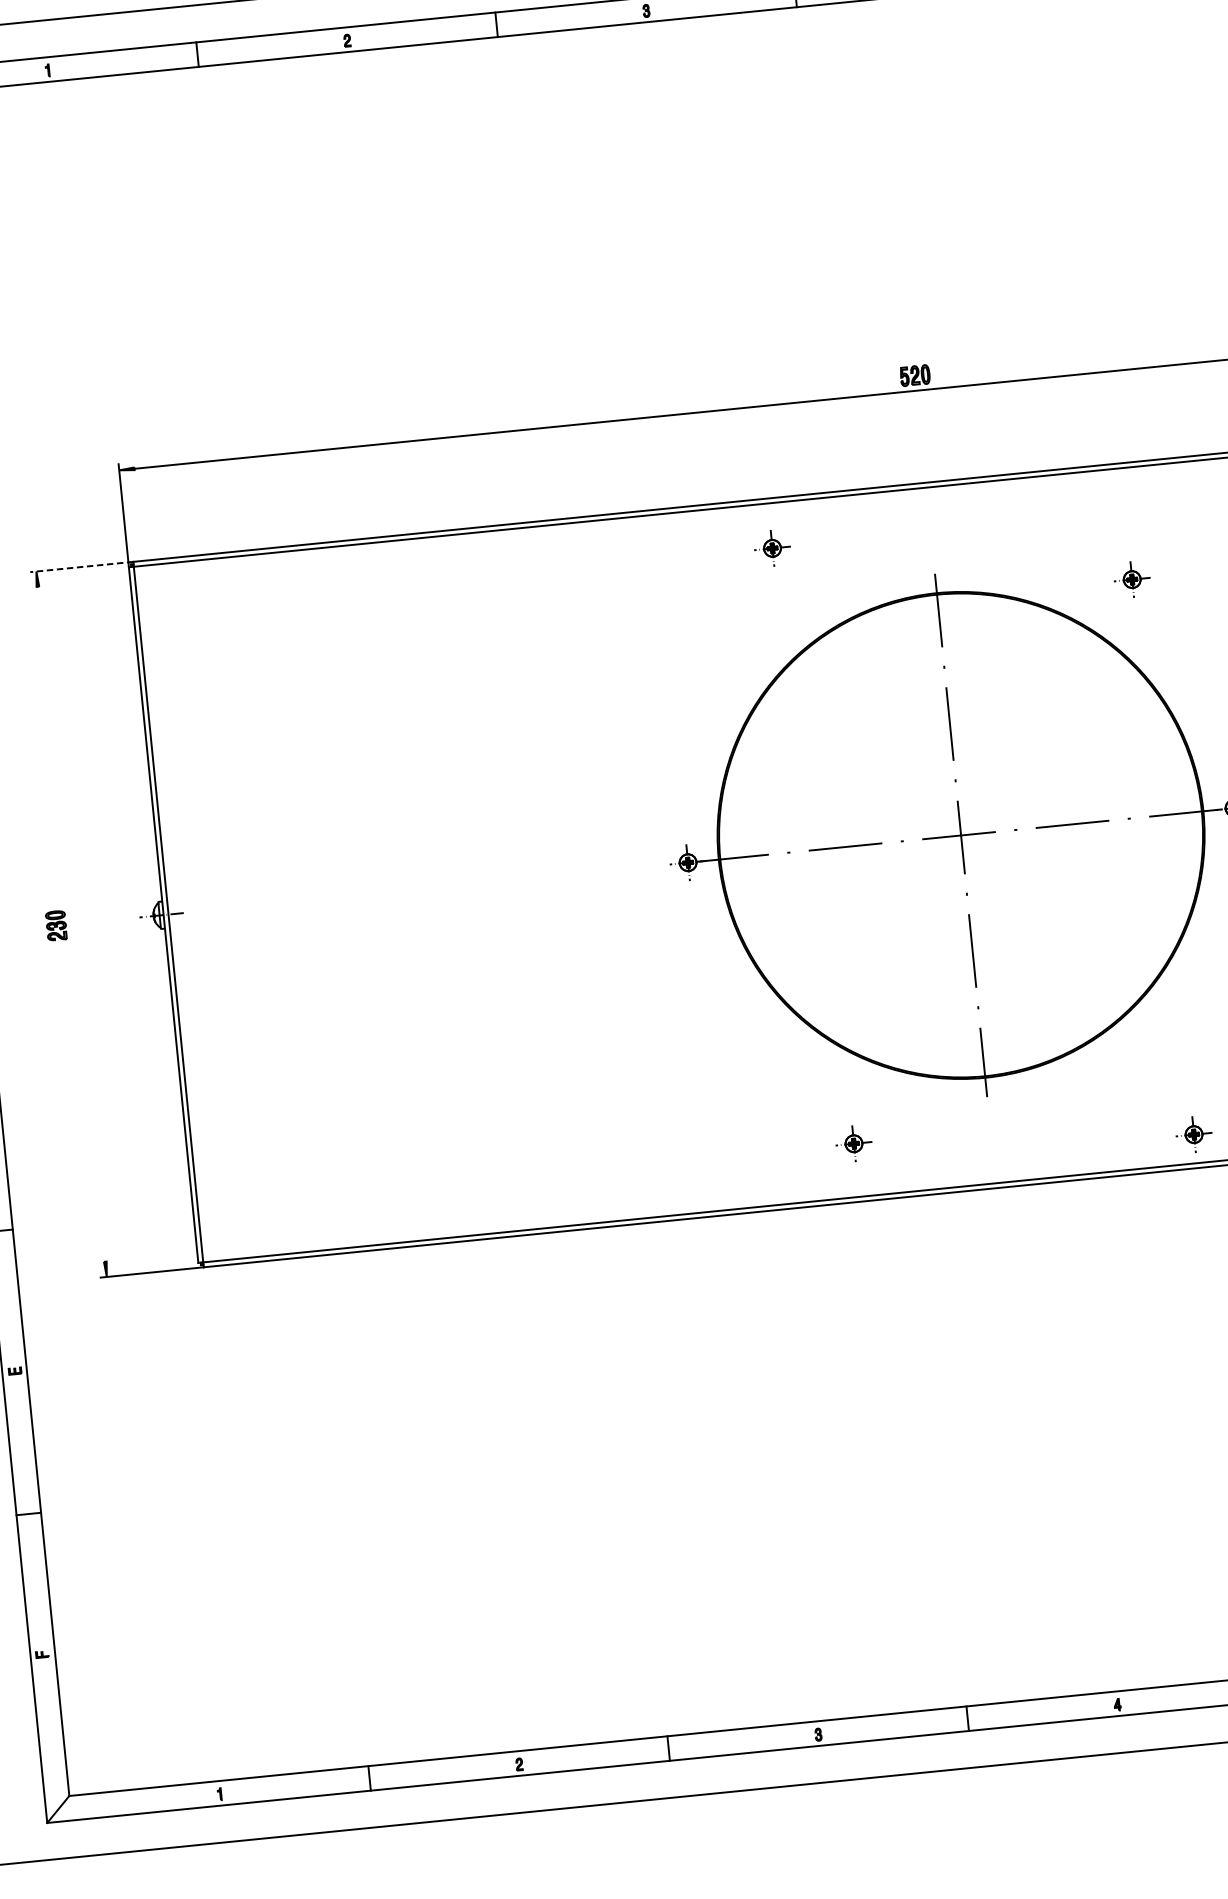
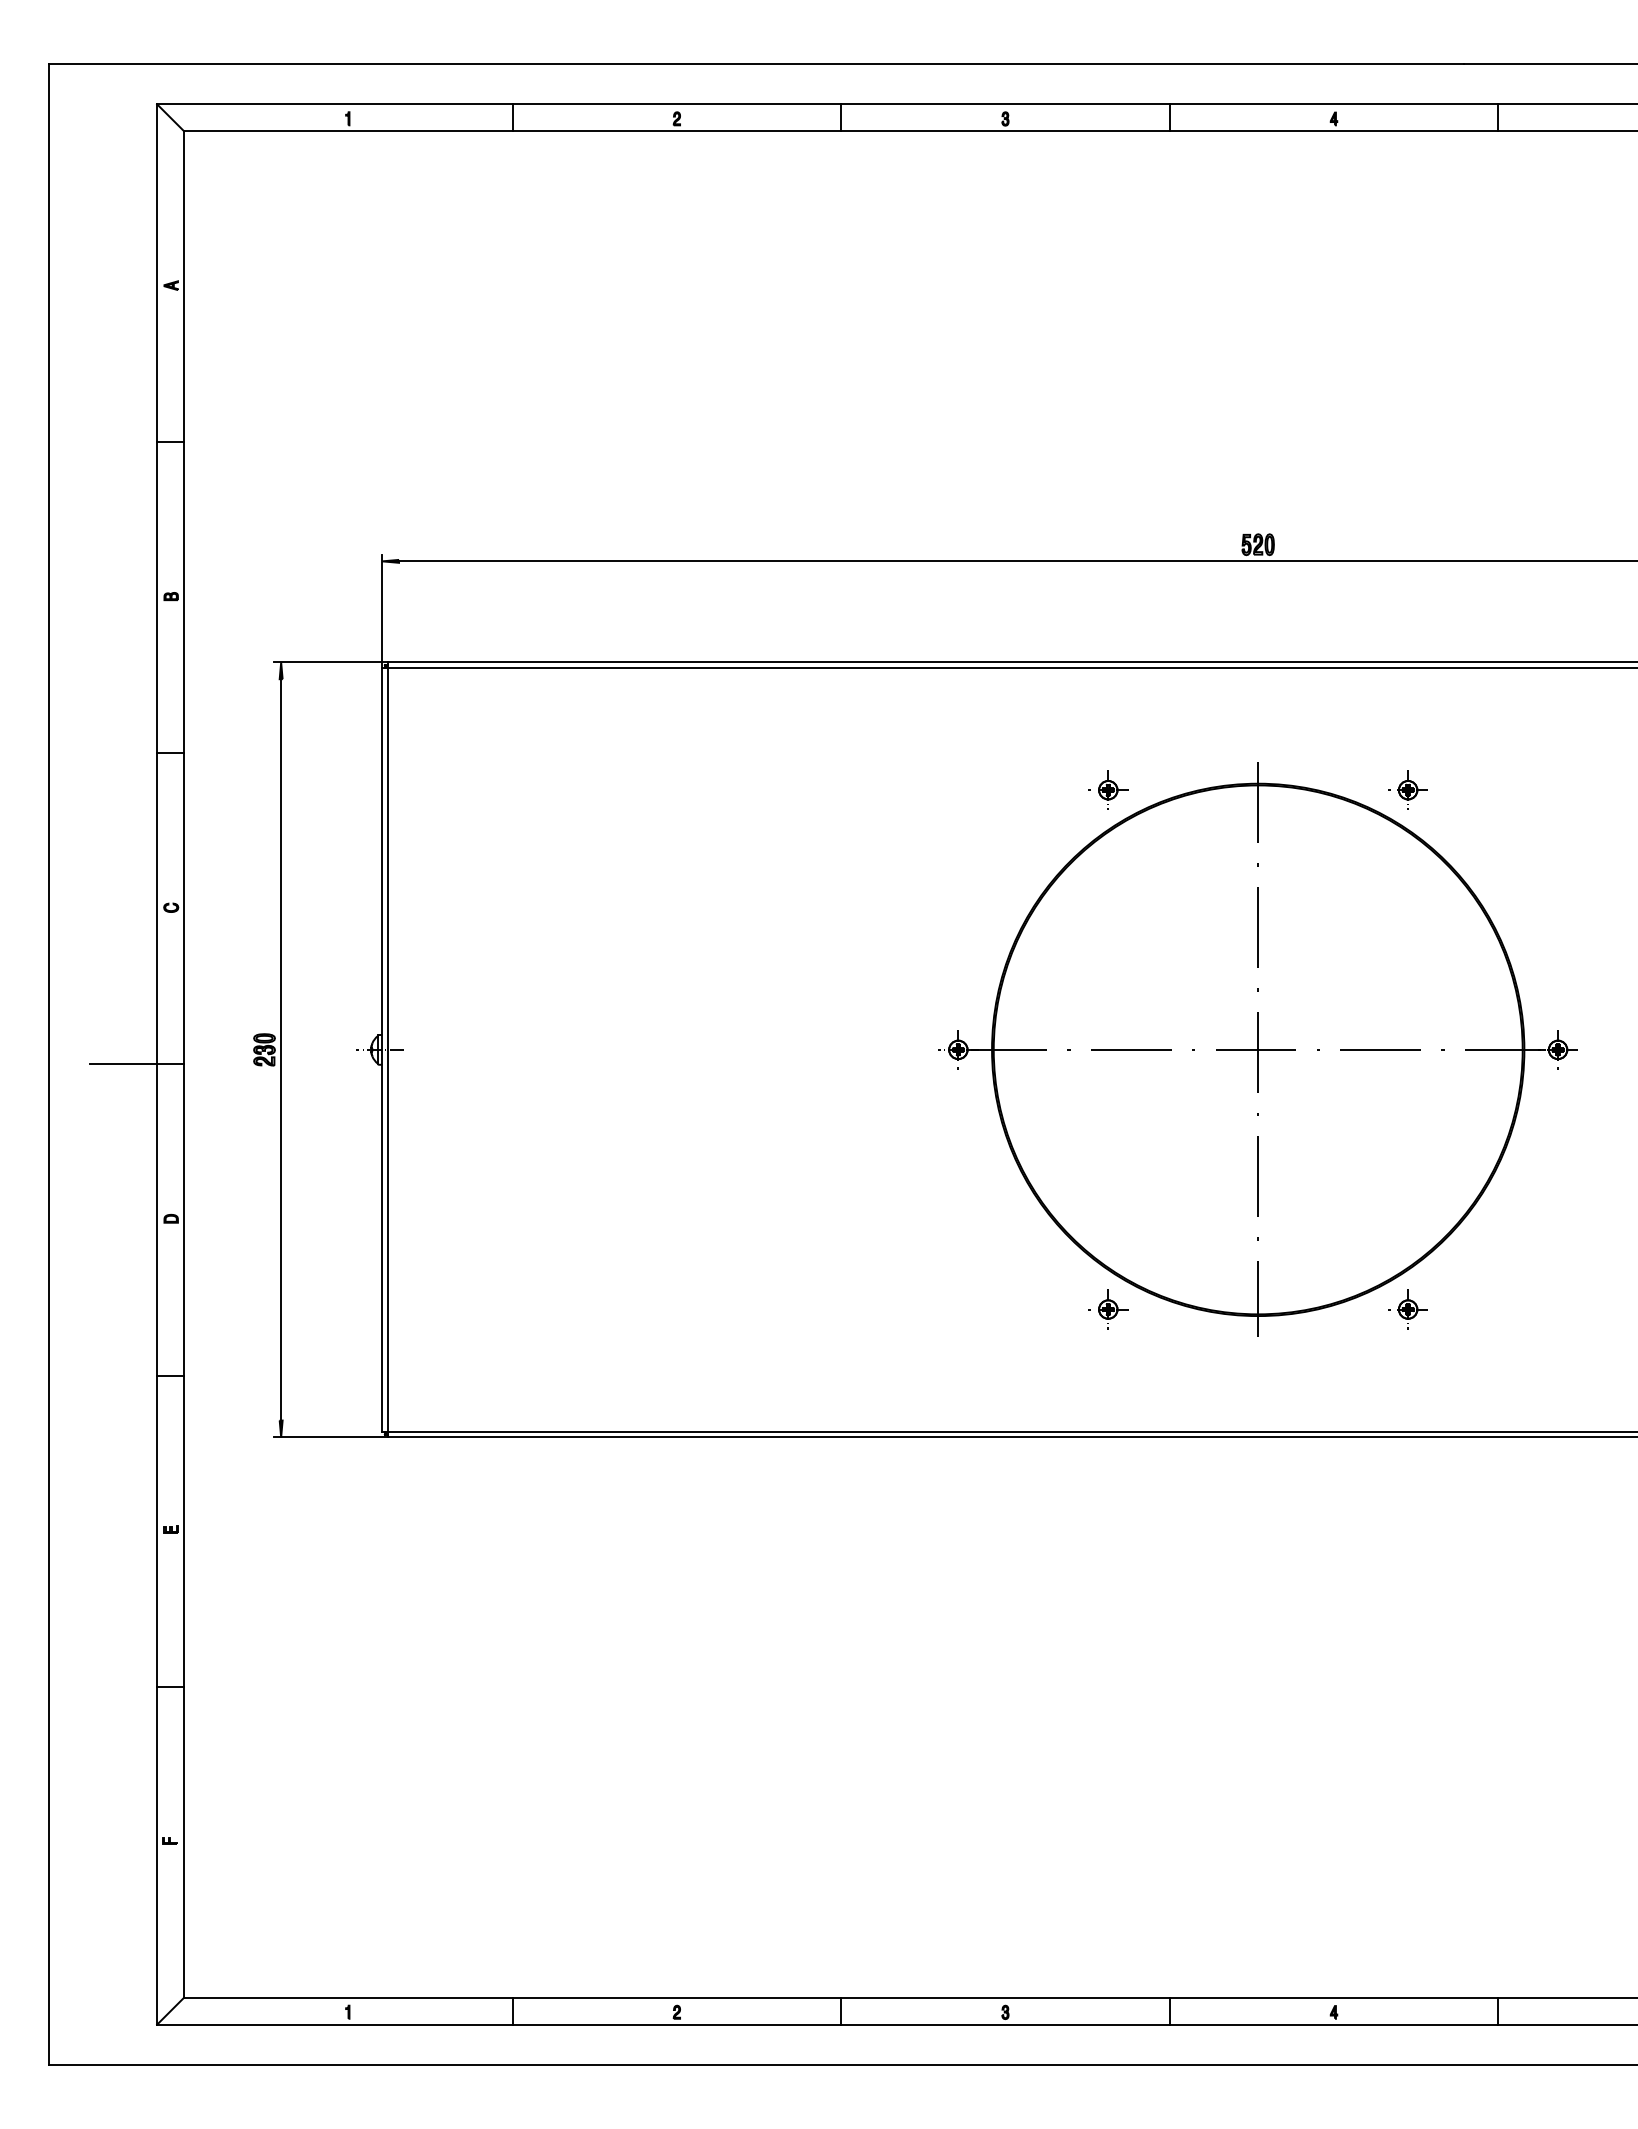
part: (772, 547) -> (1108, 789), moved
line: (82, 567) -> (331, 662), dashed -> solid
part: (1131, 579) -> (1407, 789), moved
line: (71, 923) -> (281, 1049), added
part: (1193, 1134) -> (1407, 1309), moved
part: (854, 1143) -> (1108, 1309), moved

